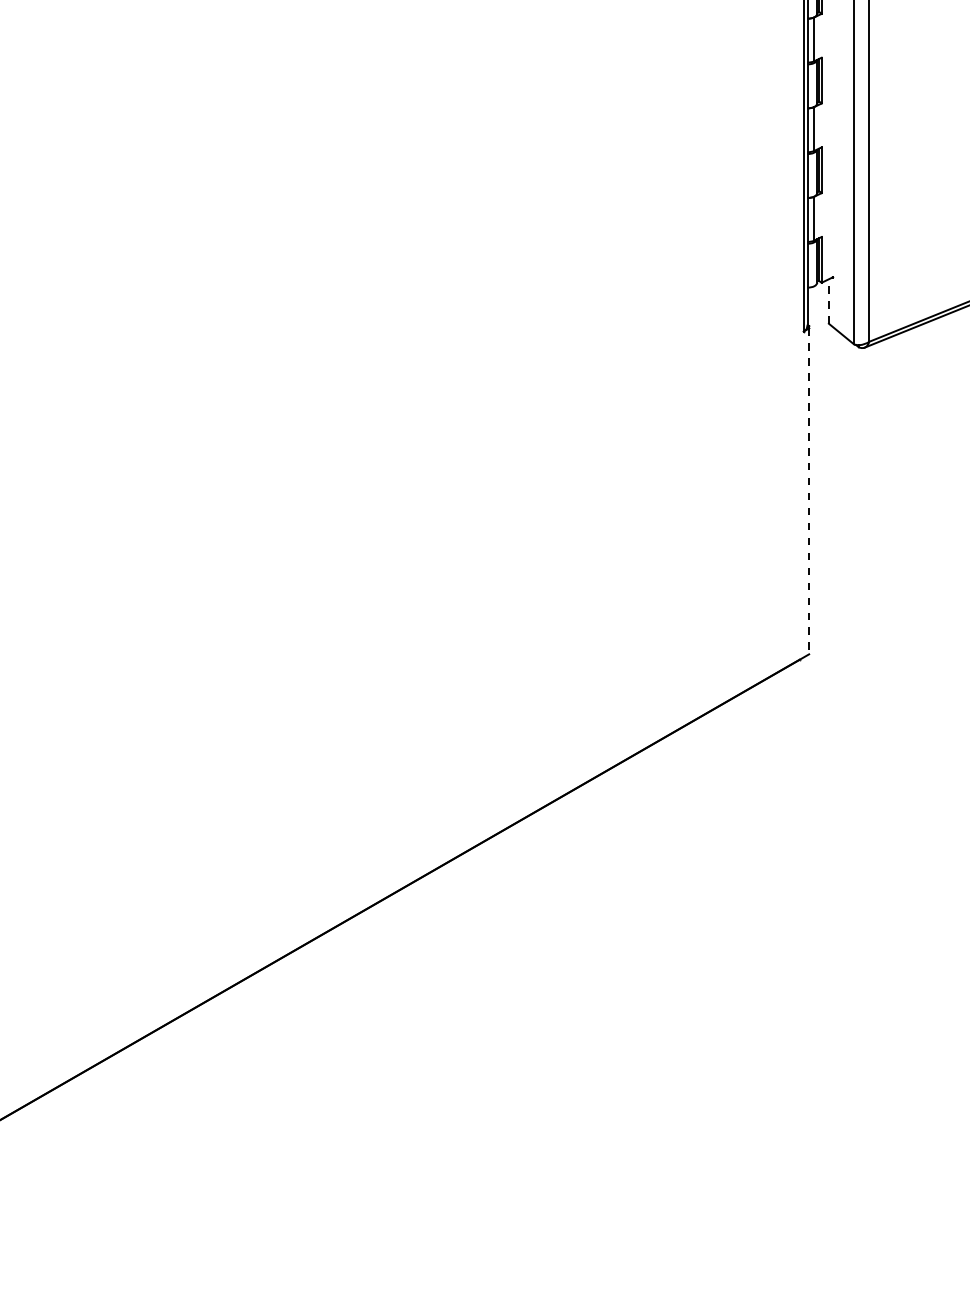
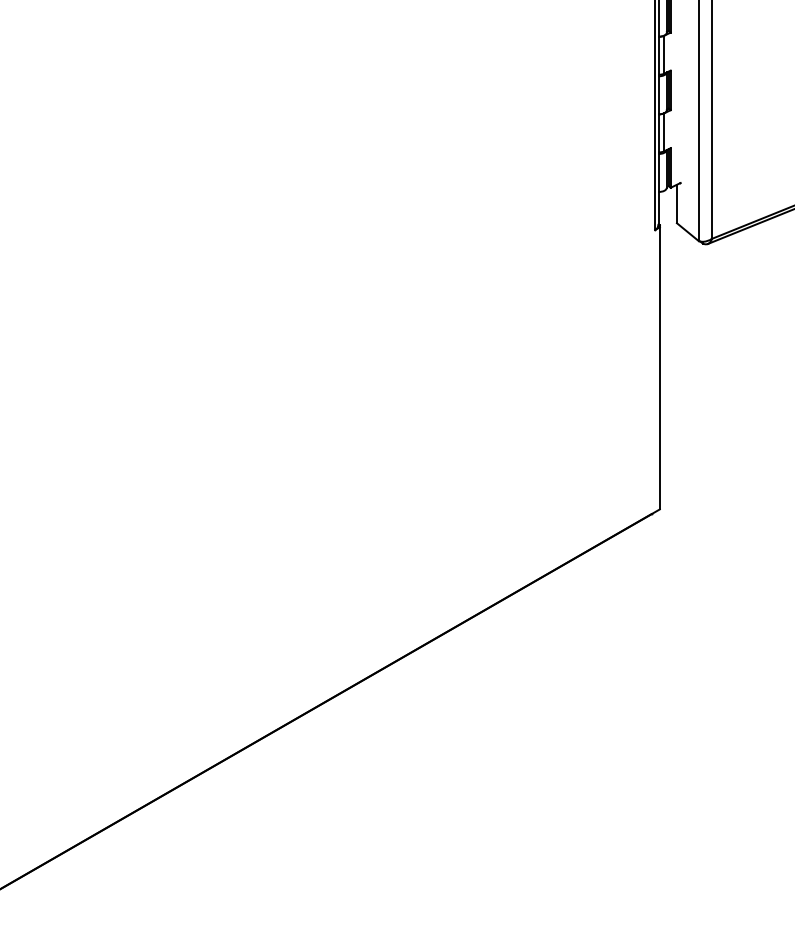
line: (828, 301) -> (676, 203), dashed -> solid
line: (809, 491) -> (660, 368), dashed -> solid

